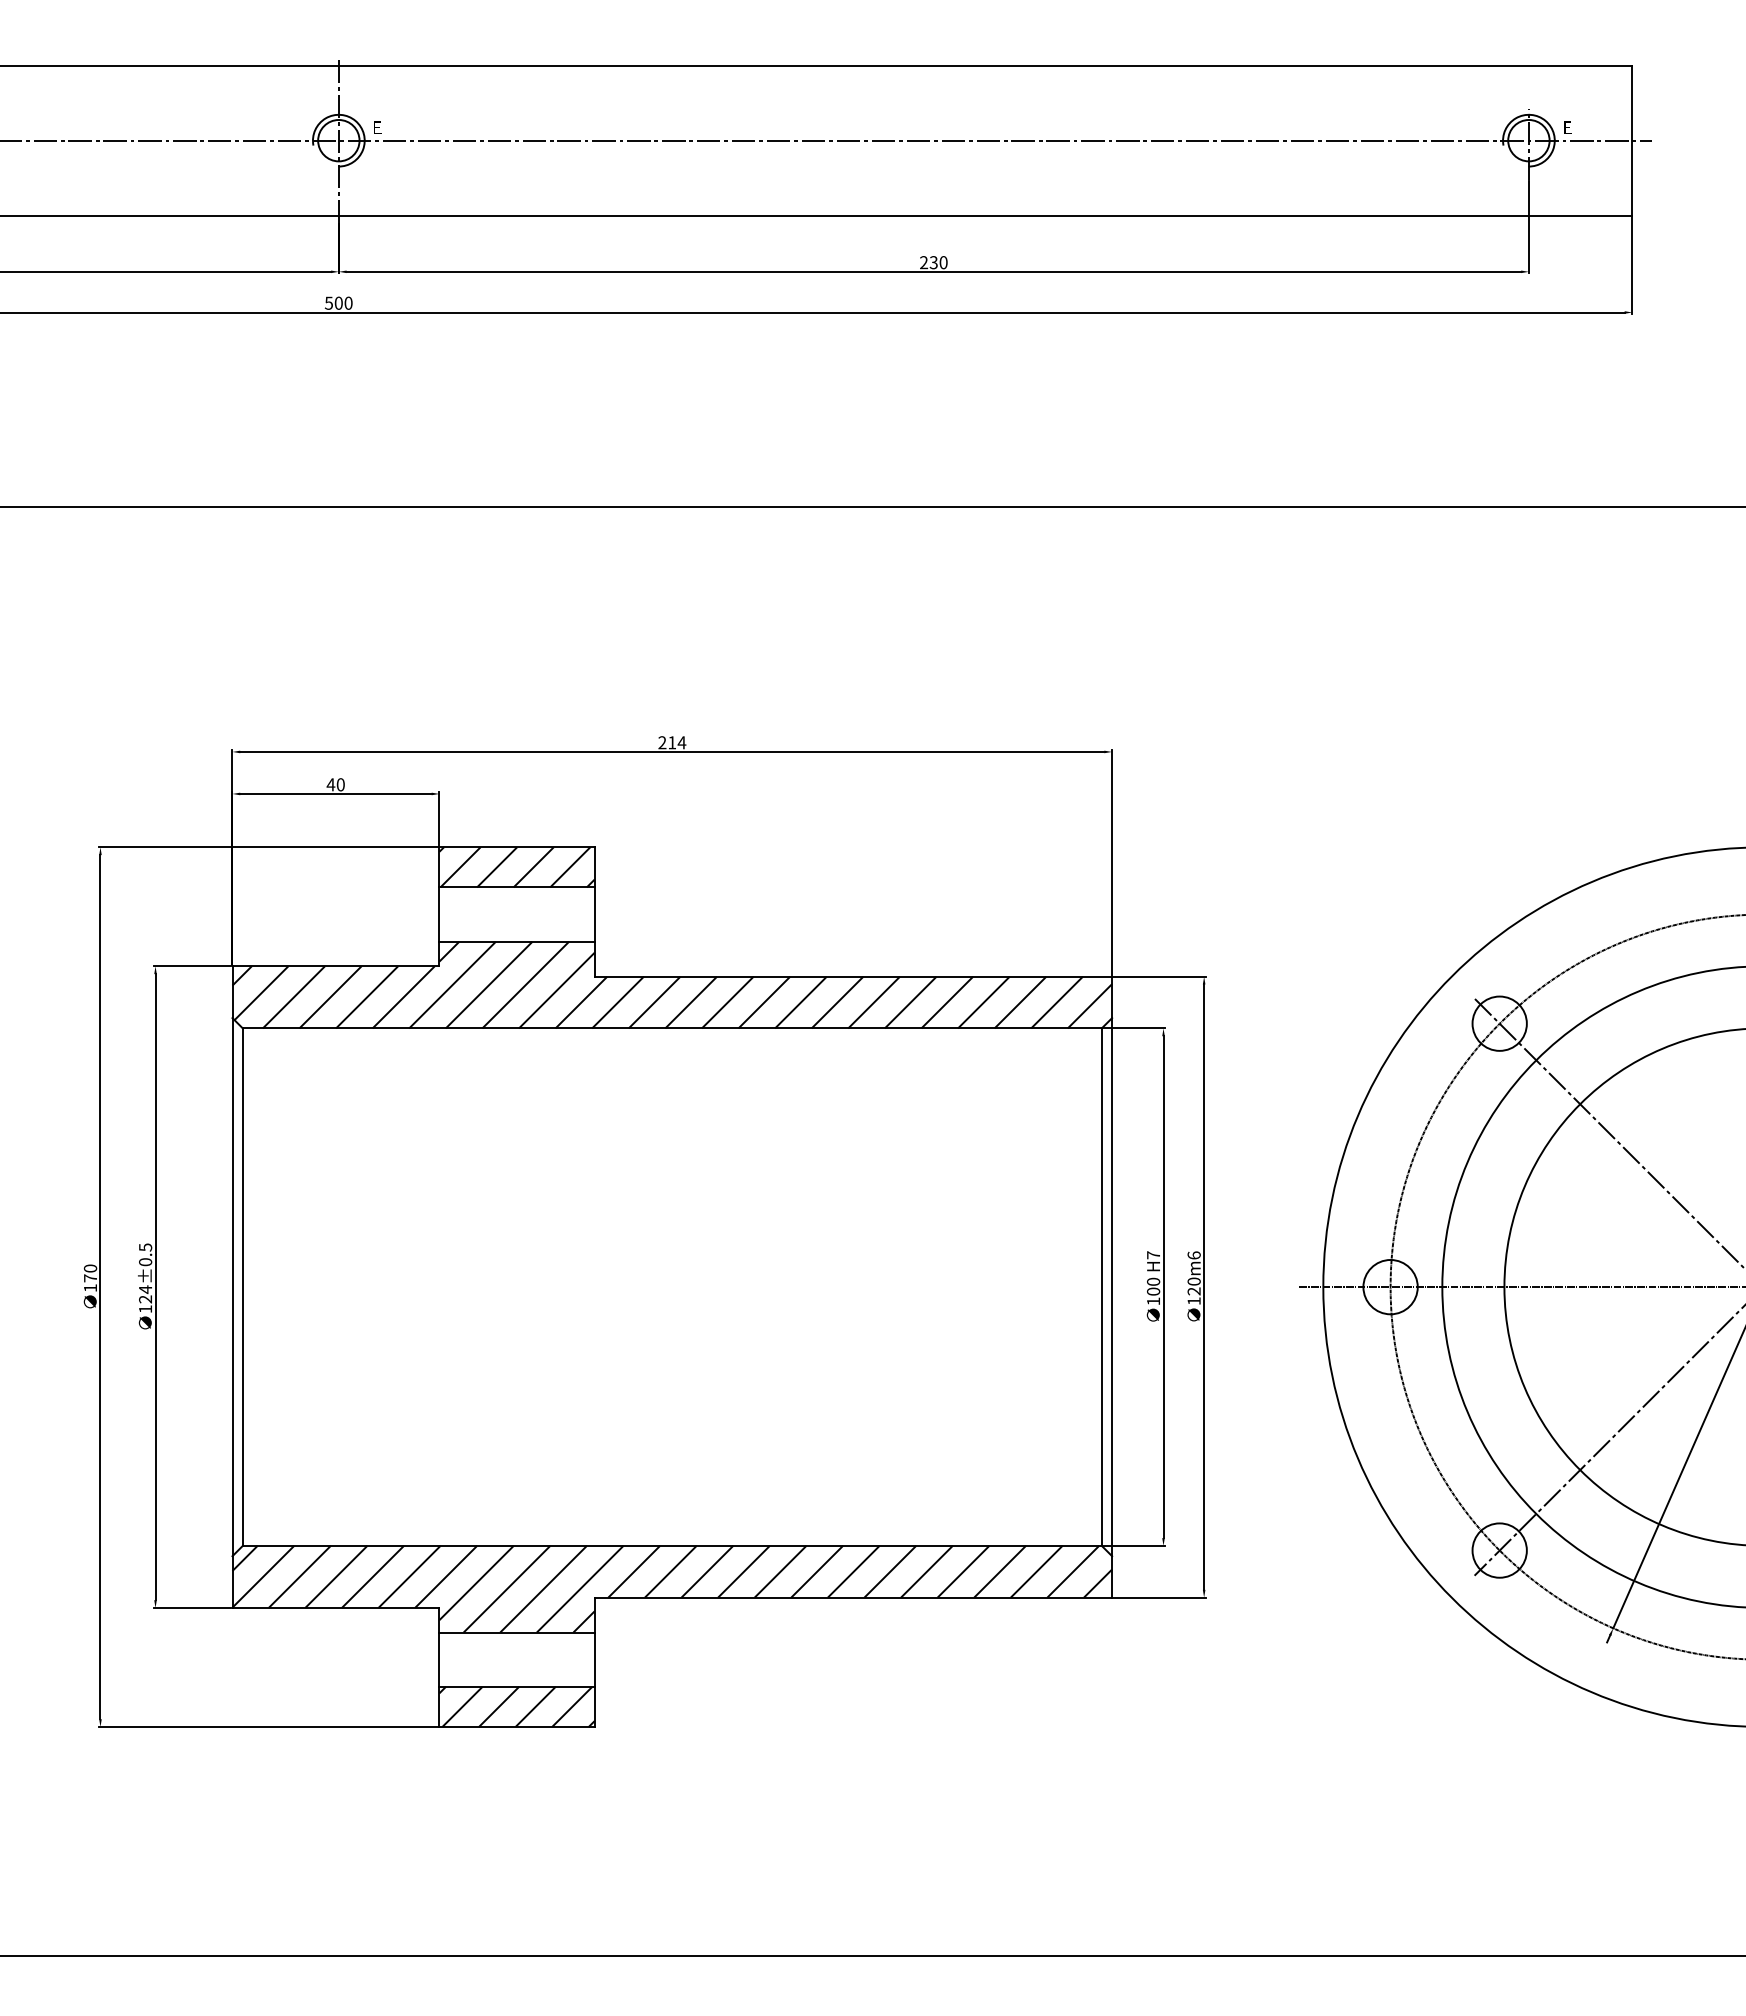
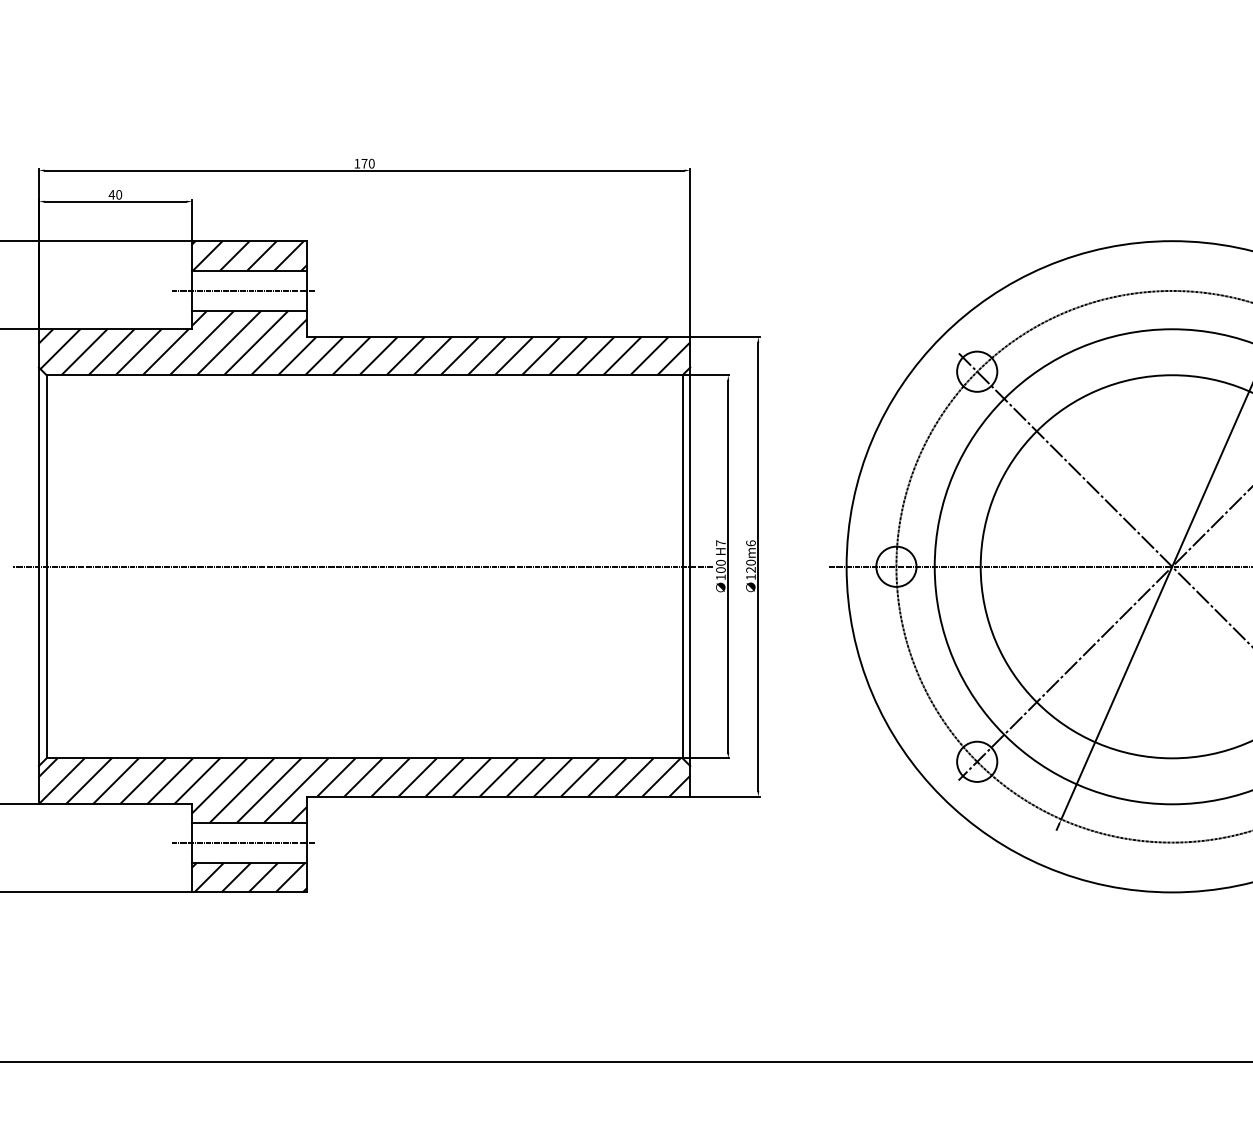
text: (672, 742) -> (364, 163), 214 -> 170
line: (508, 914) -> (243, 290), added
line: (669, 1287) -> (362, 567), added
line: (508, 1659) -> (243, 842), added

